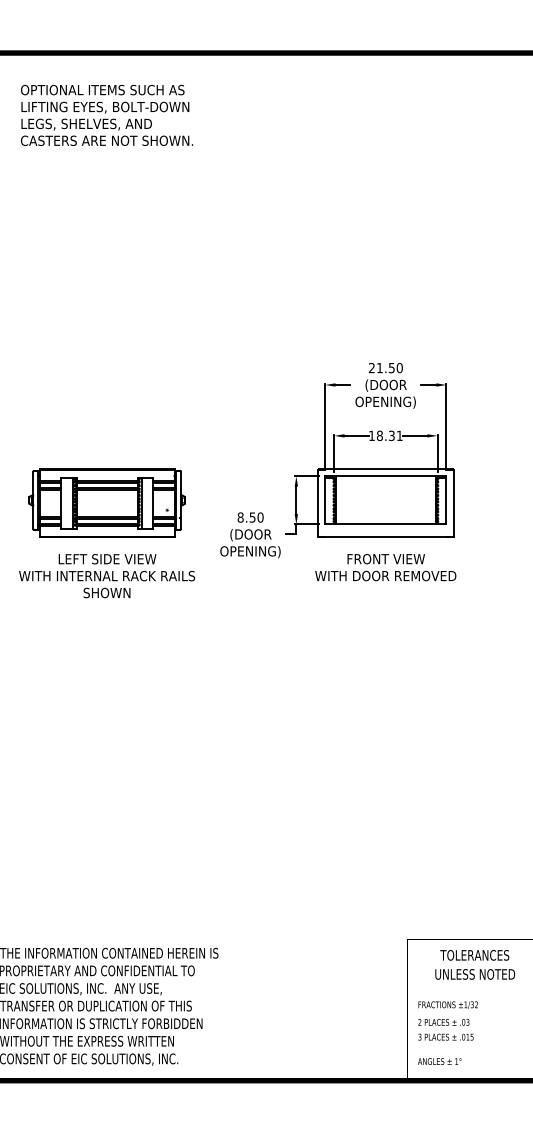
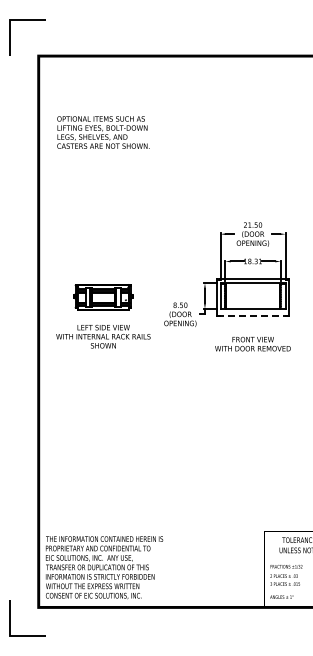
text: (107, 115) -> (103, 132), moved
part: (105, 503) -> (102, 297), size x0.7
line: (386, 536) -> (253, 315), solid -> dashed
text: (384, 568) -> (252, 344), moved

